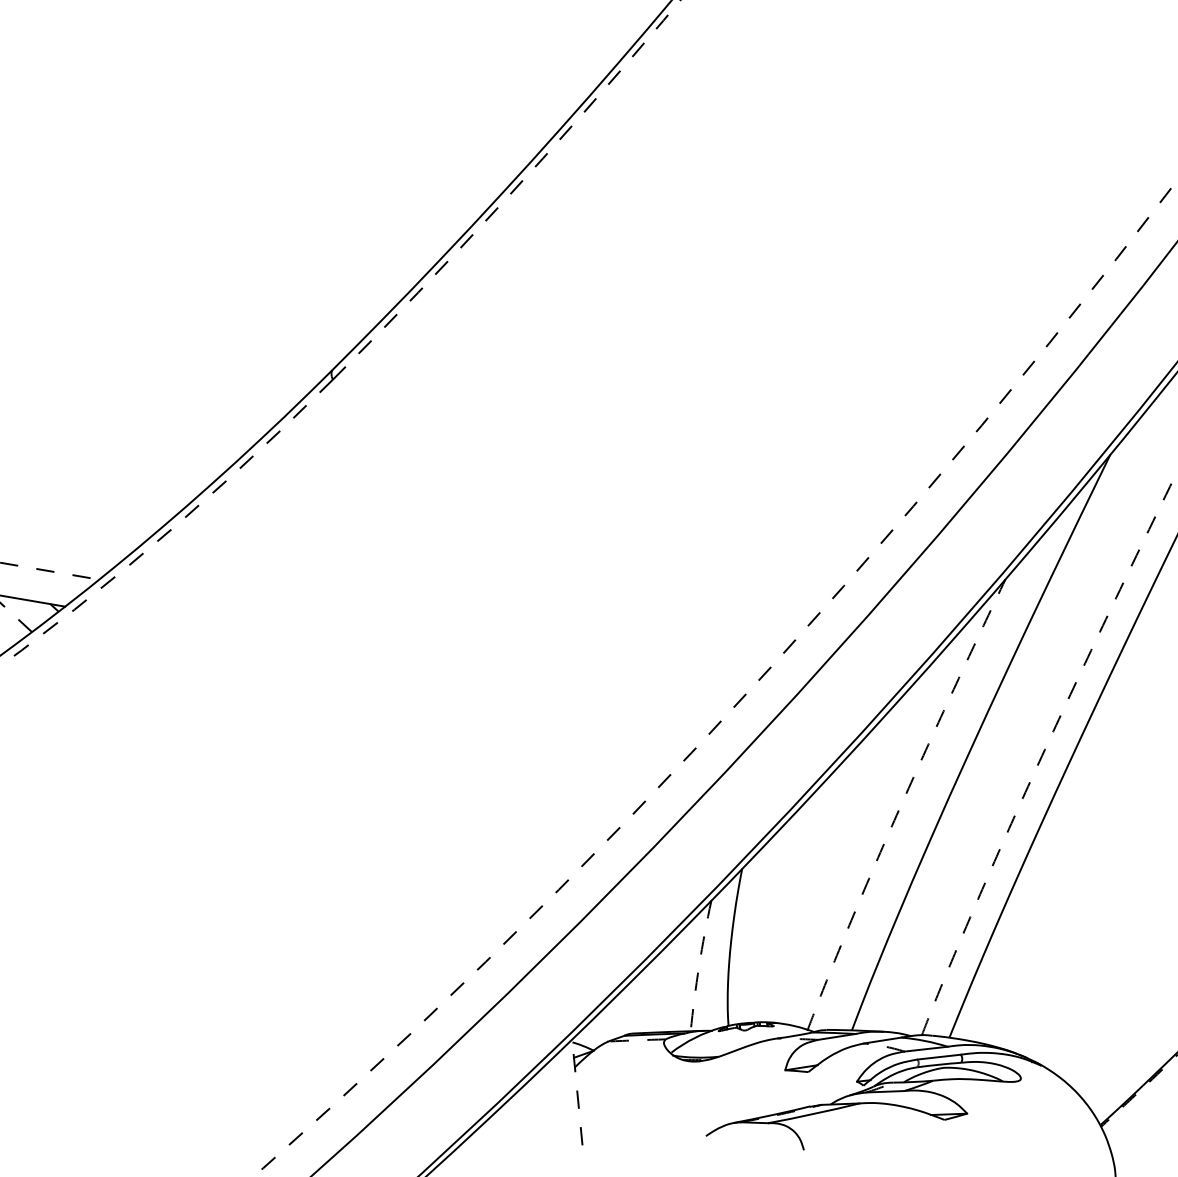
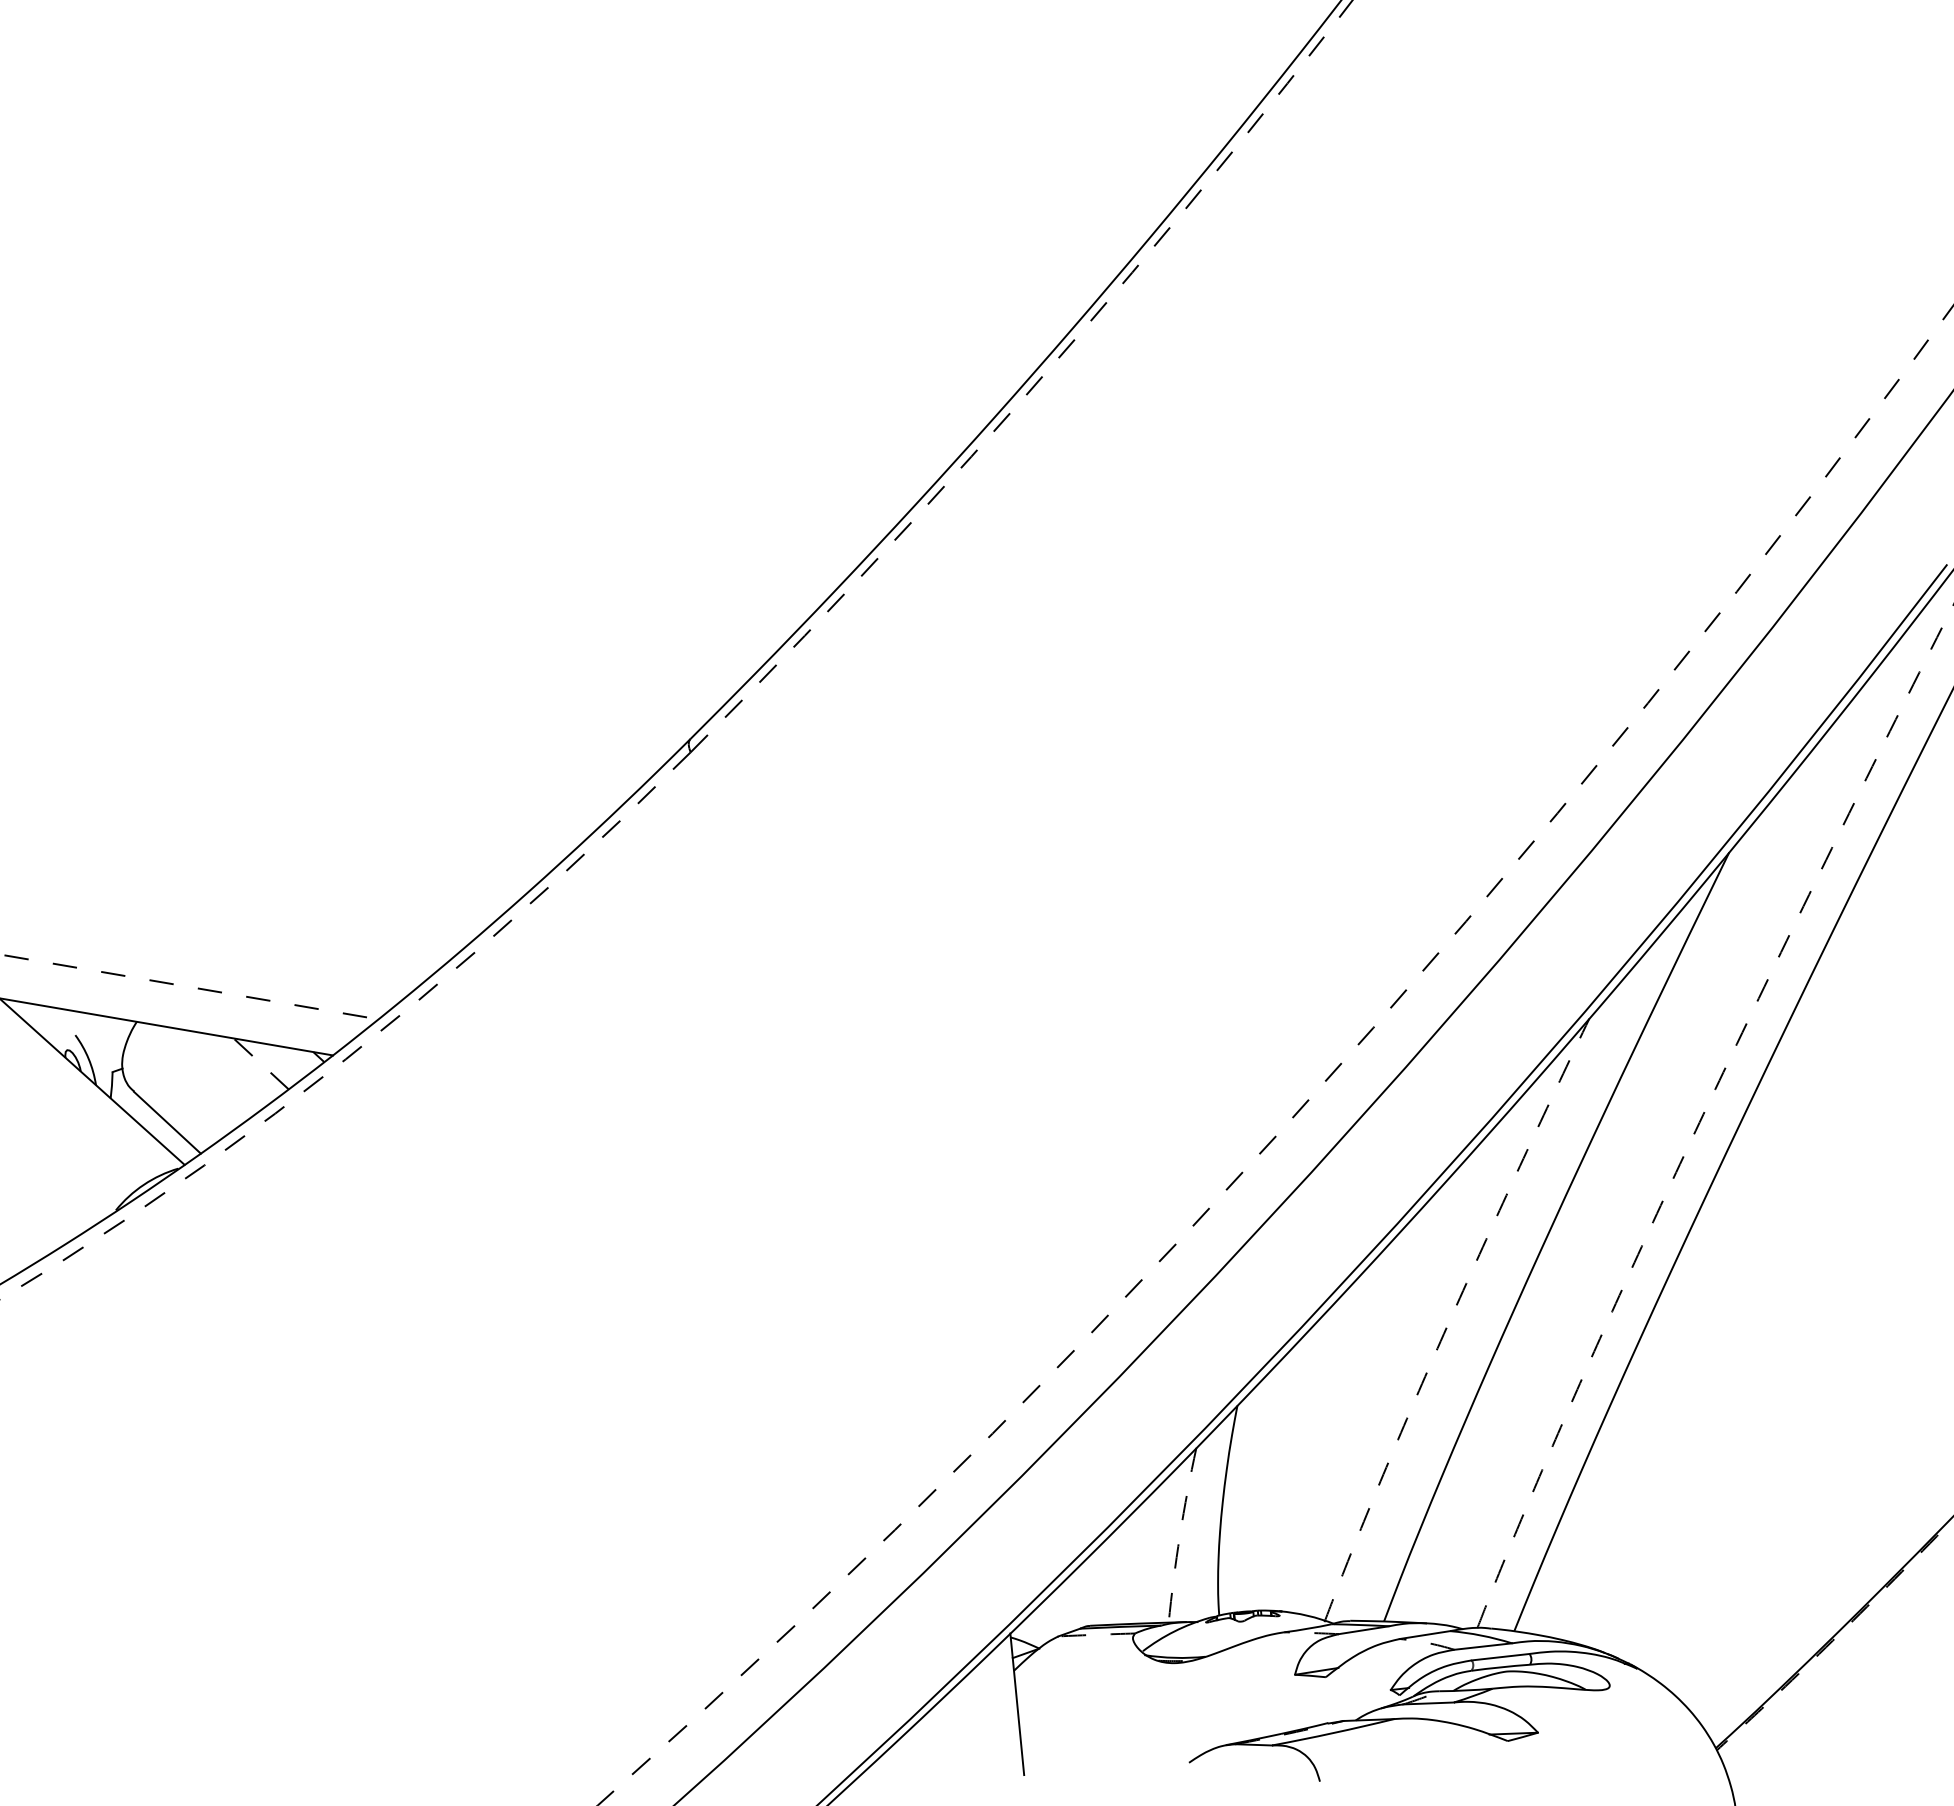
line: (577, 1091) -> (1017, 1703), dashed -> solid

